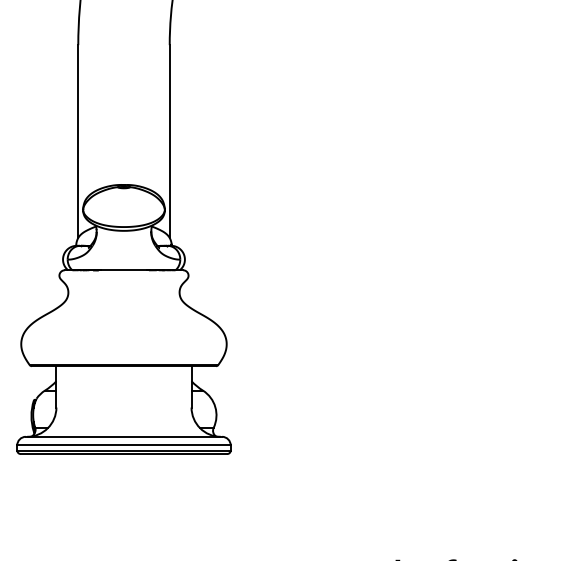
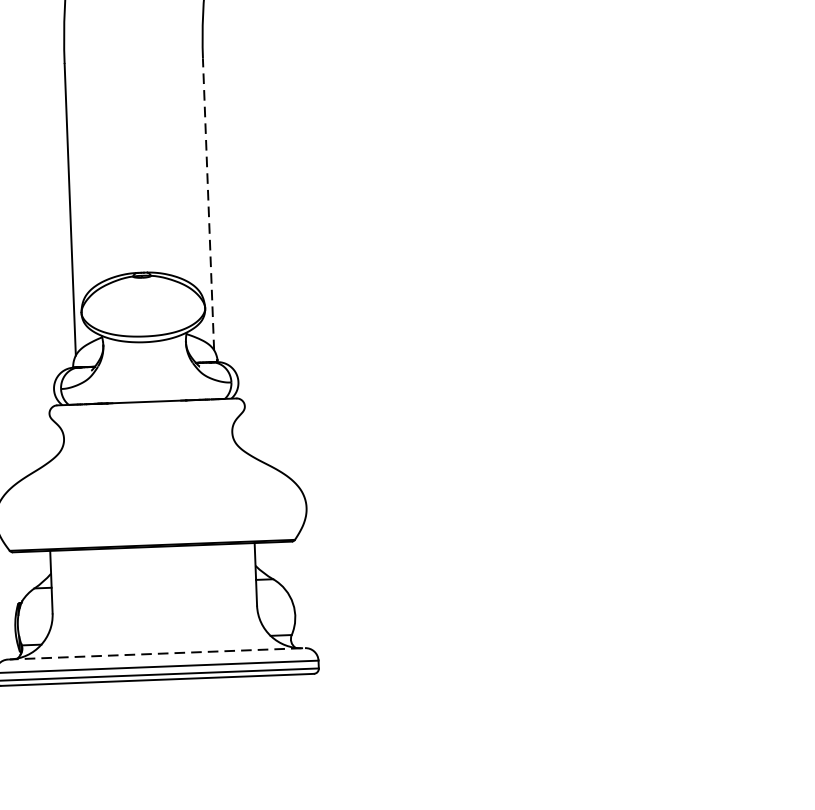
line: (169, 141) -> (208, 204), solid -> dashed
line: (124, 436) -> (157, 653), solid -> dashed

